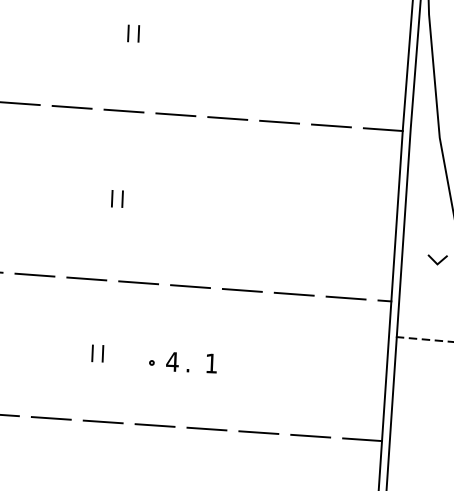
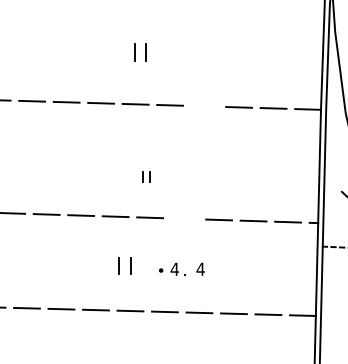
part: (133, 33) -> (139, 52), size x1.6
line: (227, 118) -> (204, 106), removed
part: (117, 198) -> (146, 176), moved
line: (190, 286) -> (184, 218), removed
part: (97, 353) -> (124, 265), size x1.6
text: (211, 362) -> (200, 268), 1 -> 4

